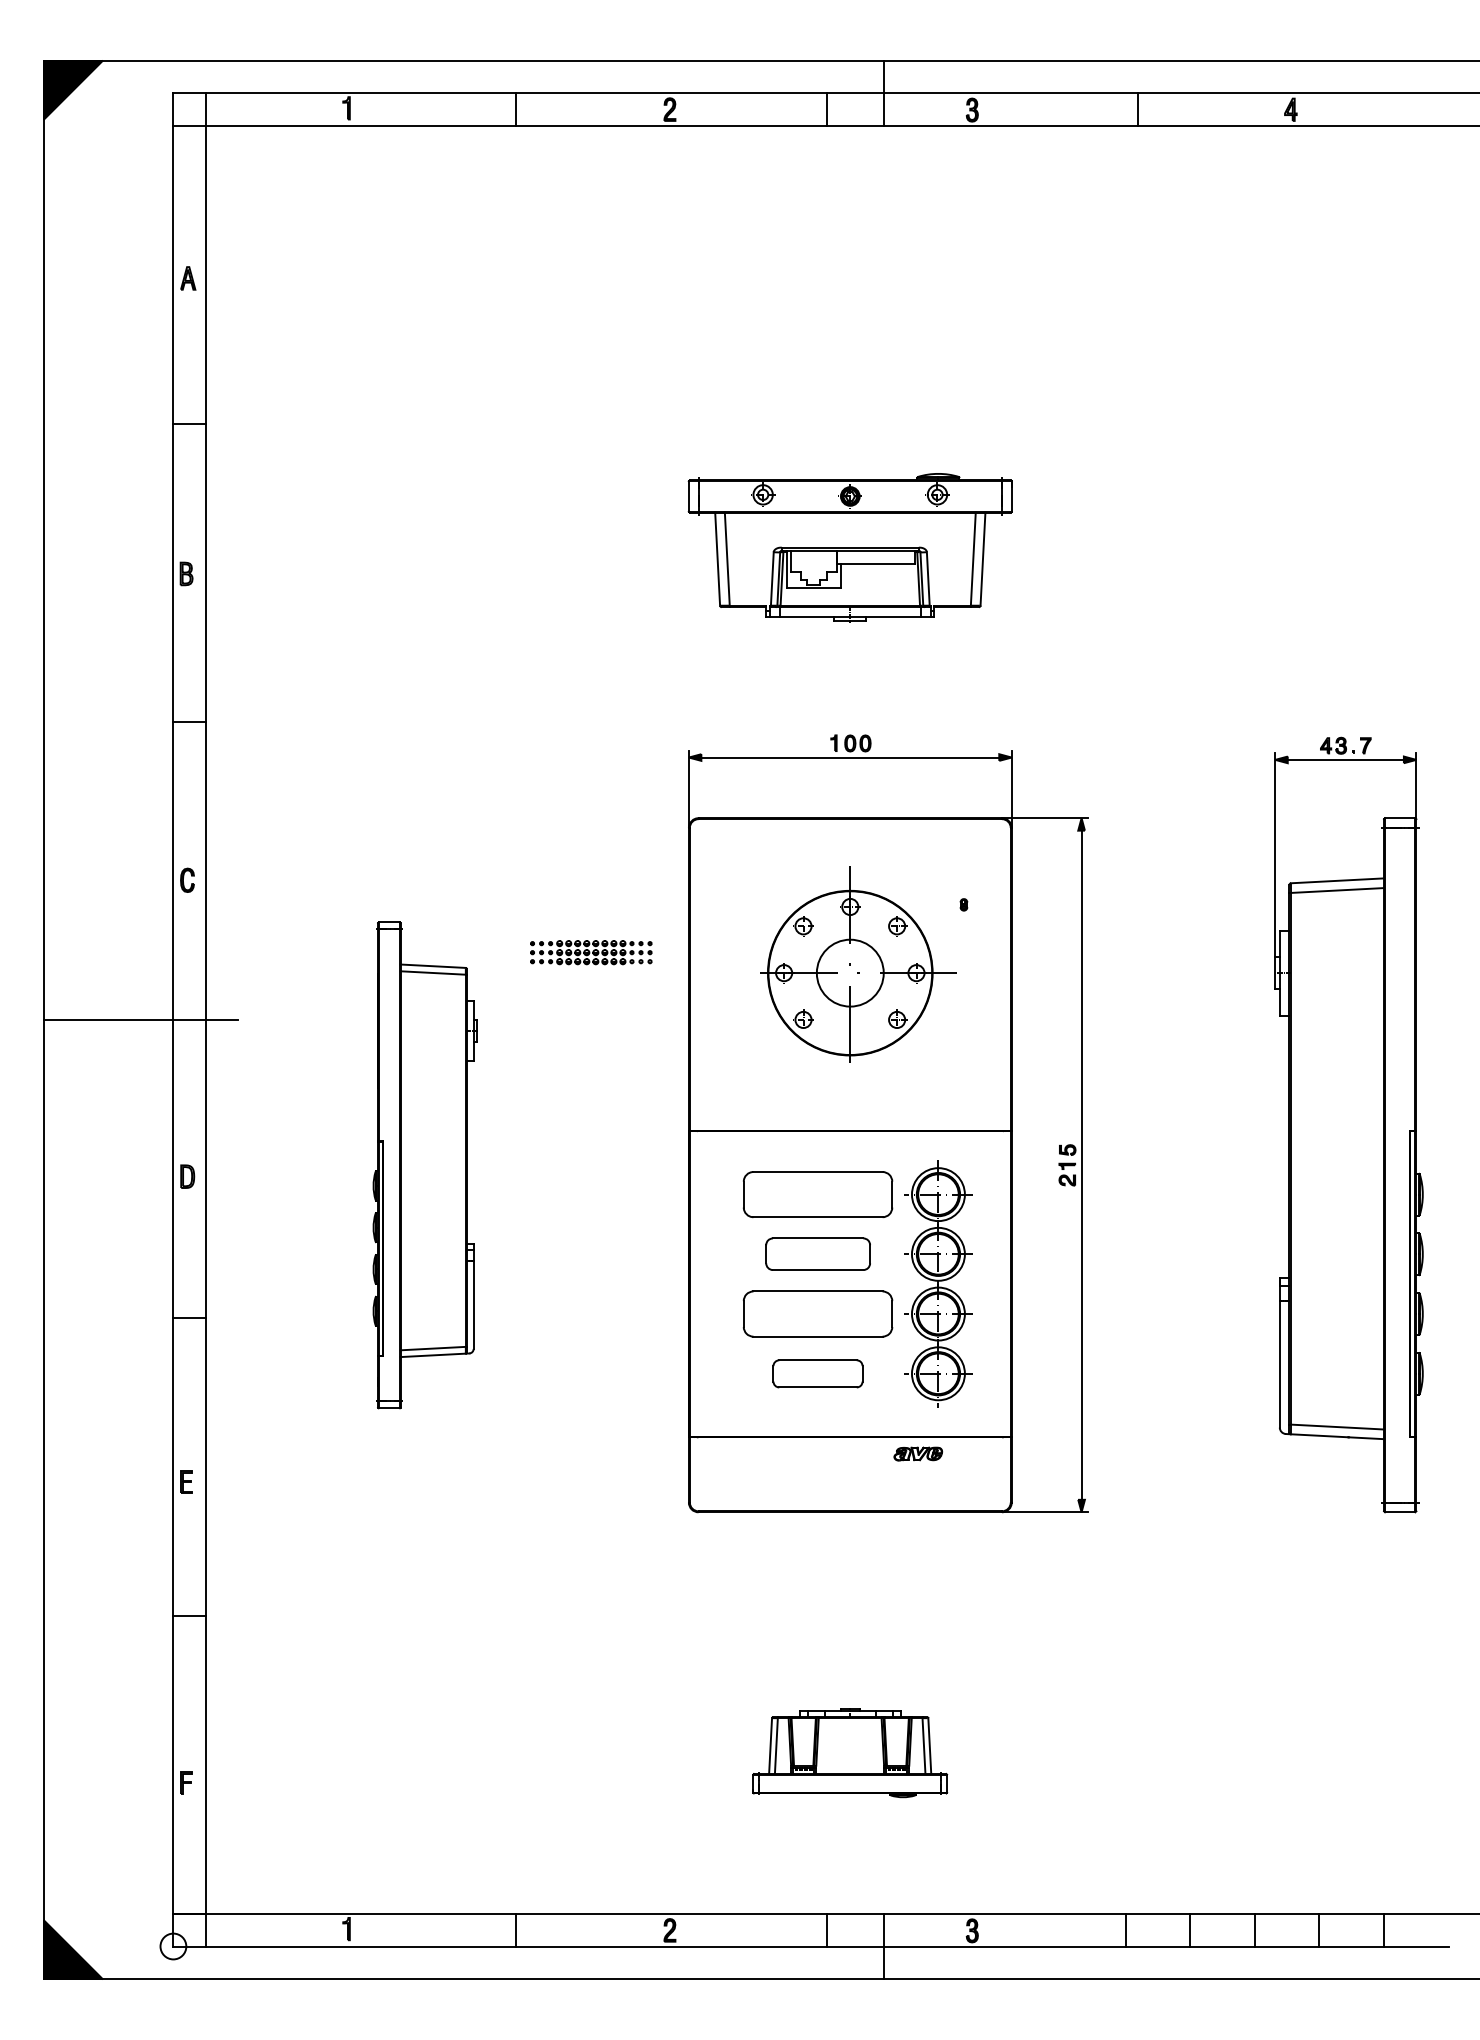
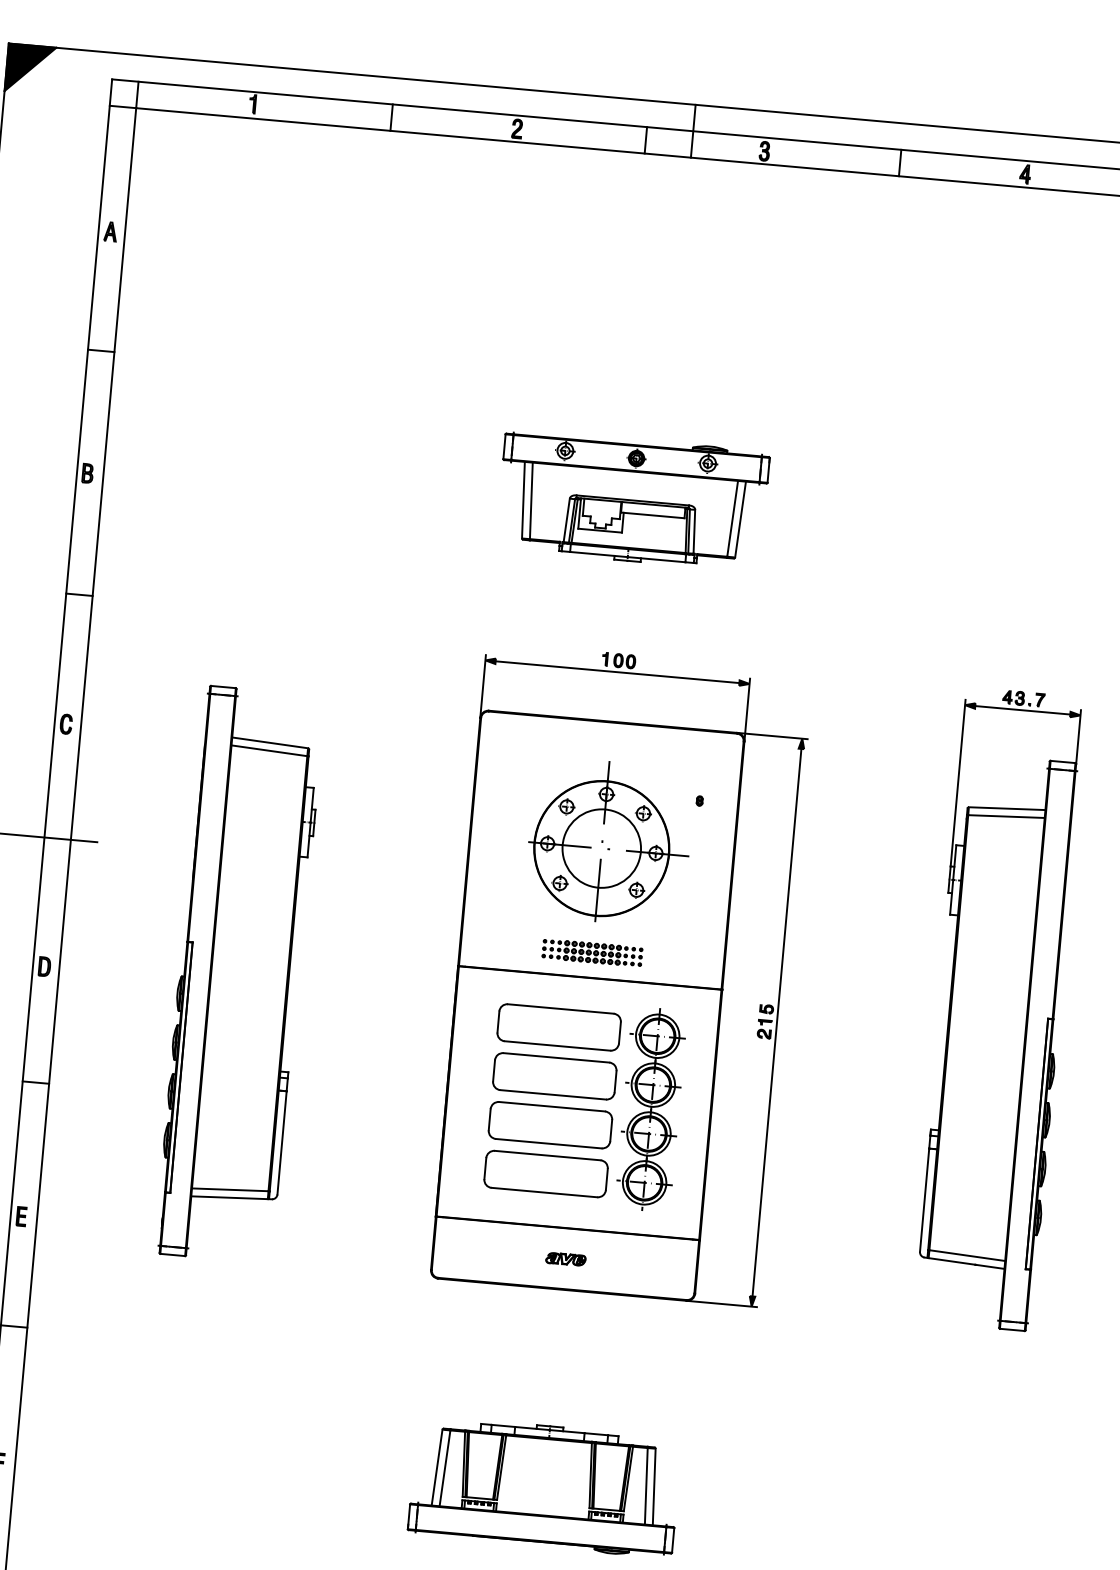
part: (591, 952) -> (592, 952), moved
circle: (850, 972) -> (601, 848), size x1.43
part: (424, 1165) -> (239, 974), size x1.43
part: (818, 1253) -> (555, 1075), size x1.43
part: (817, 1373) -> (545, 1173), size x1.67
part: (918, 1453) -> (566, 1258), moved
part: (849, 1752) -> (544, 1486), size x1.67

